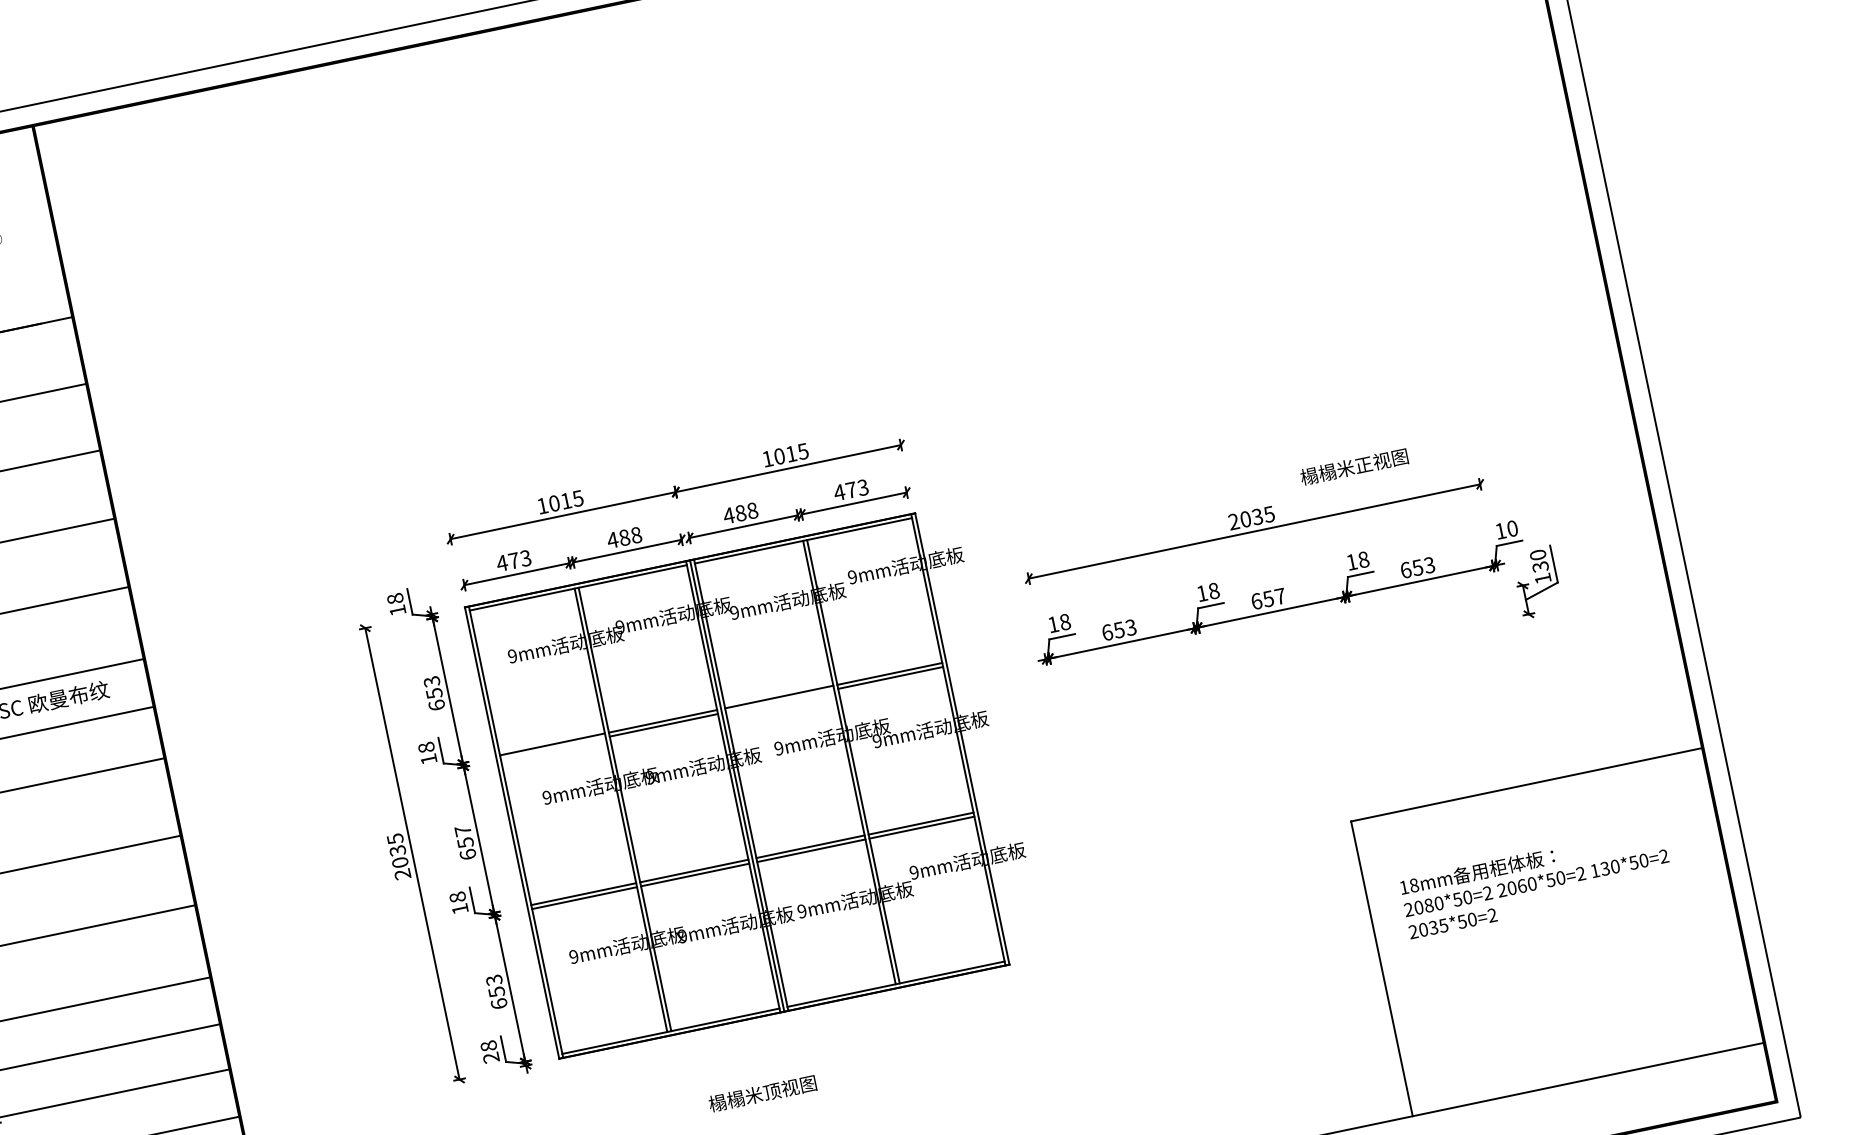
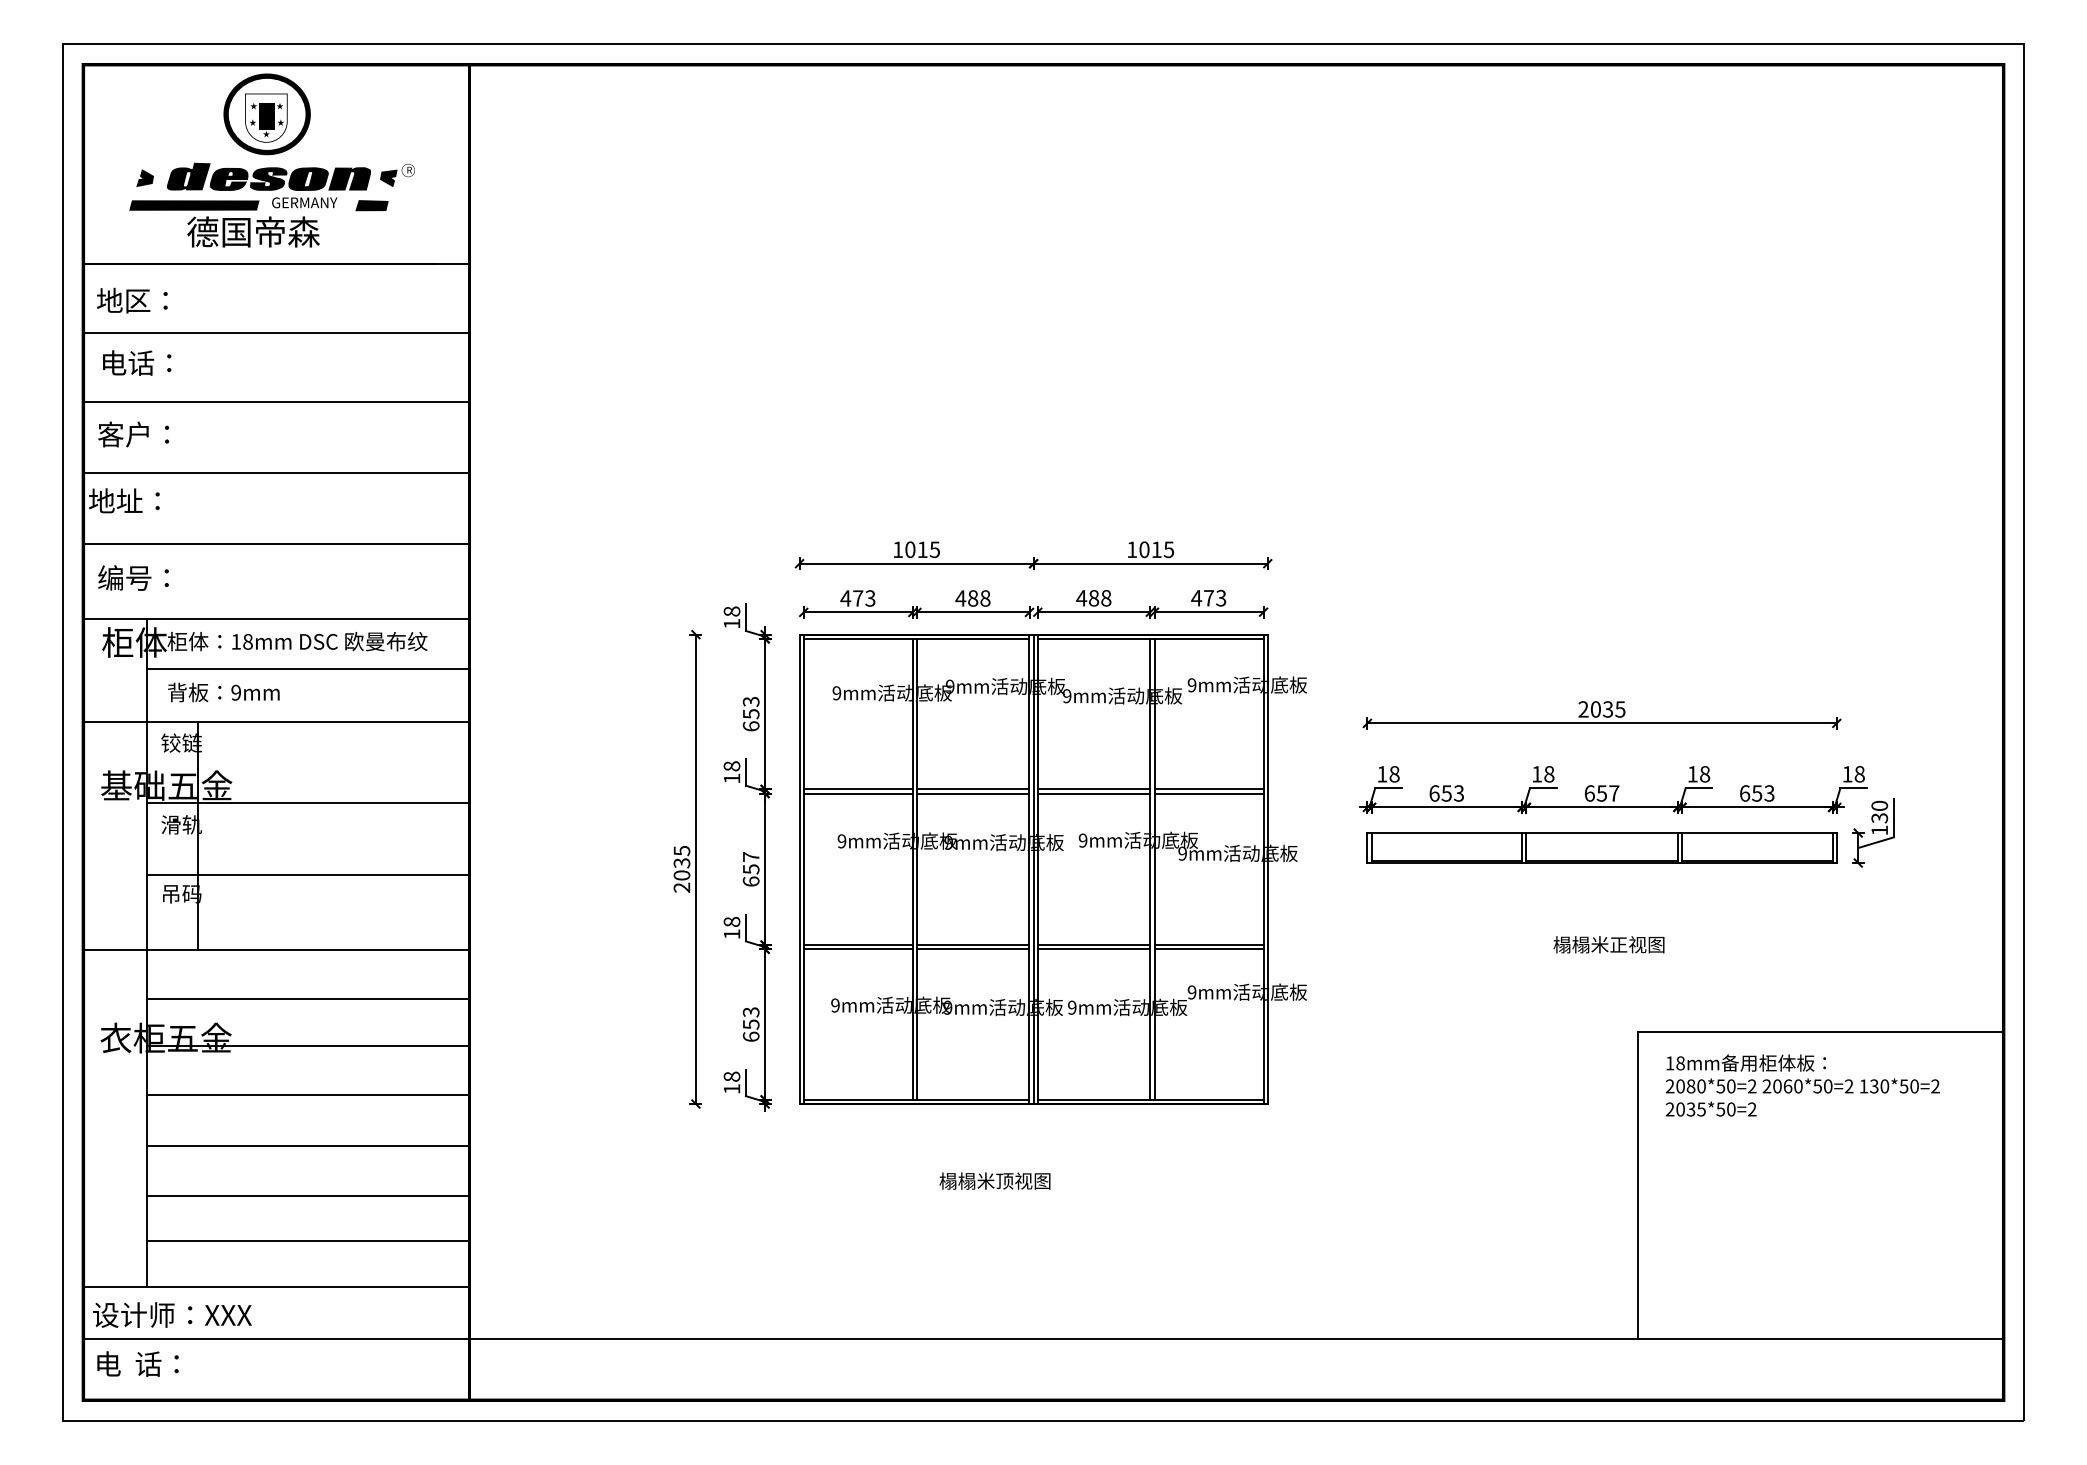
text: (1353, 466) -> (1608, 944), moved
text: (1512, 528) -> (1859, 774), 10 -> 18
part: (1278, 650) -> (1601, 847), added
line: (779, 701) -> (1093, 793), added
line: (552, 748) -> (857, 793), added
text: (1535, 882) -> (1802, 1085), moved
text: (490, 1058) -> (731, 1089), 28 -> 18

